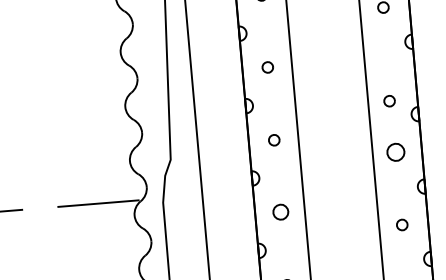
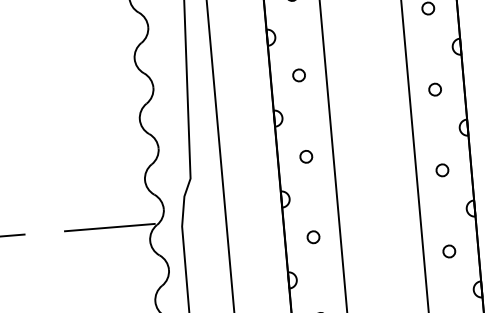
part: (389, 101) -> (435, 90), moved
part: (396, 152) -> (442, 170), size x0.62
part: (280, 212) -> (313, 237), size x0.71

